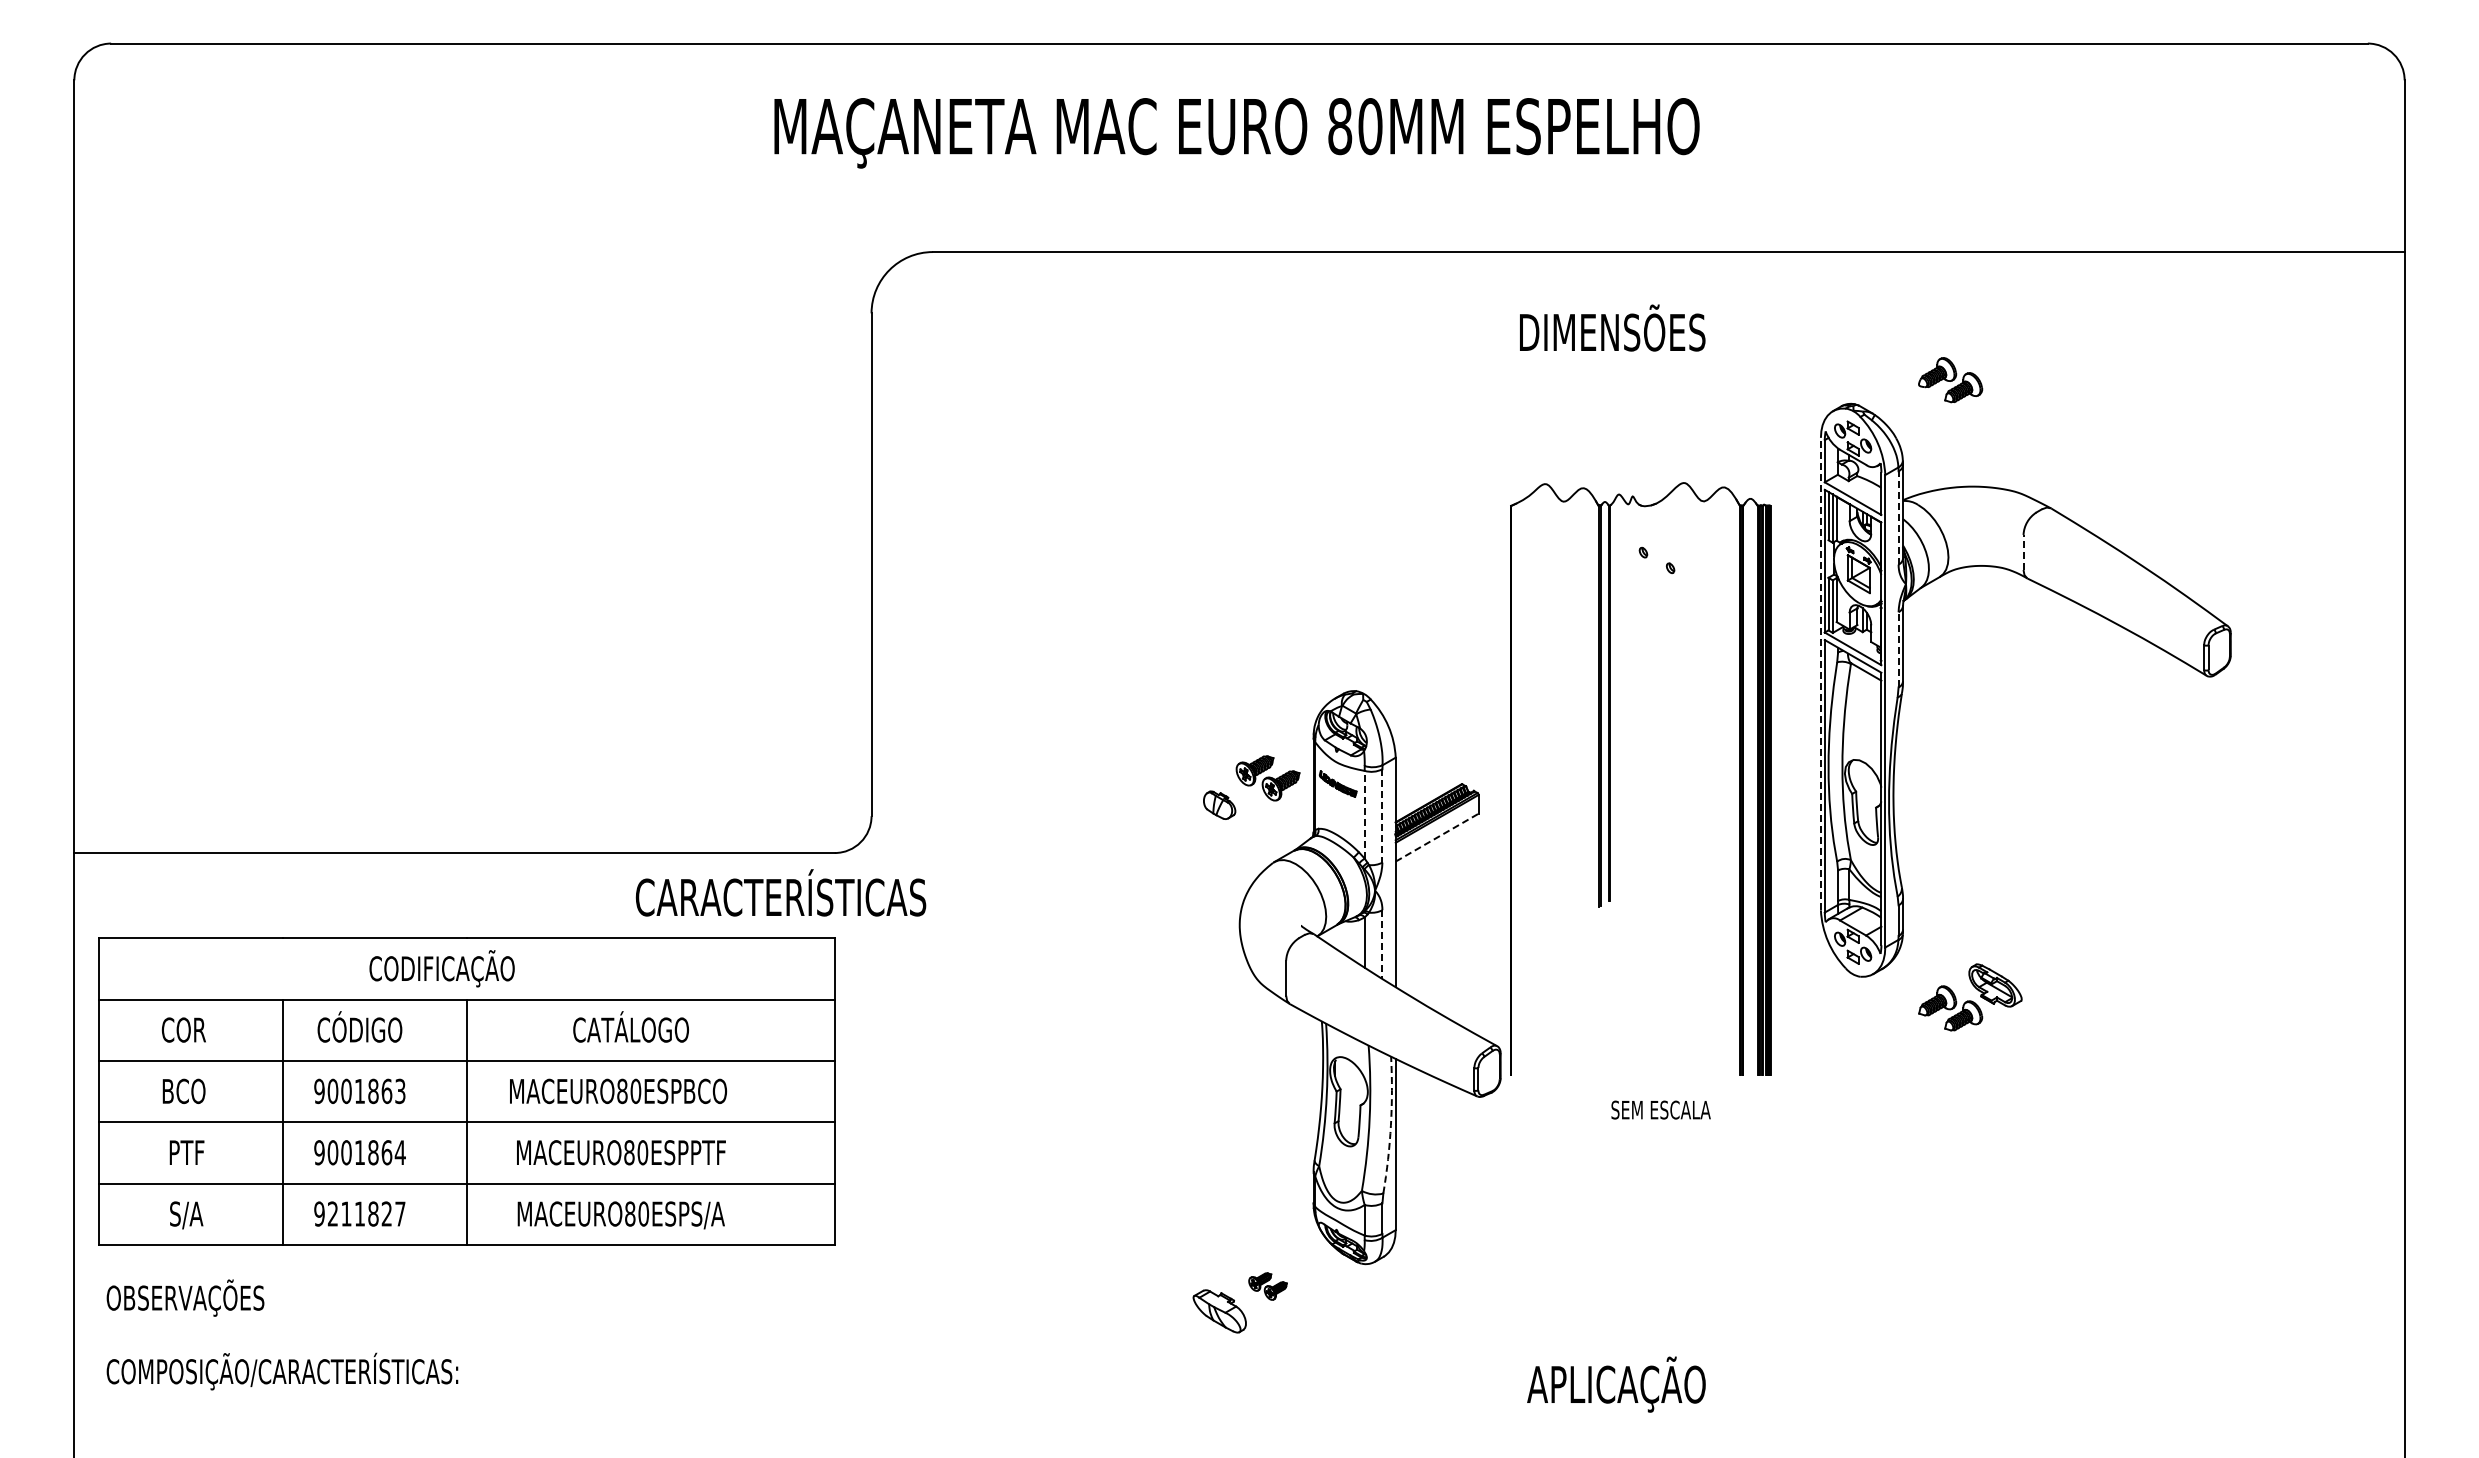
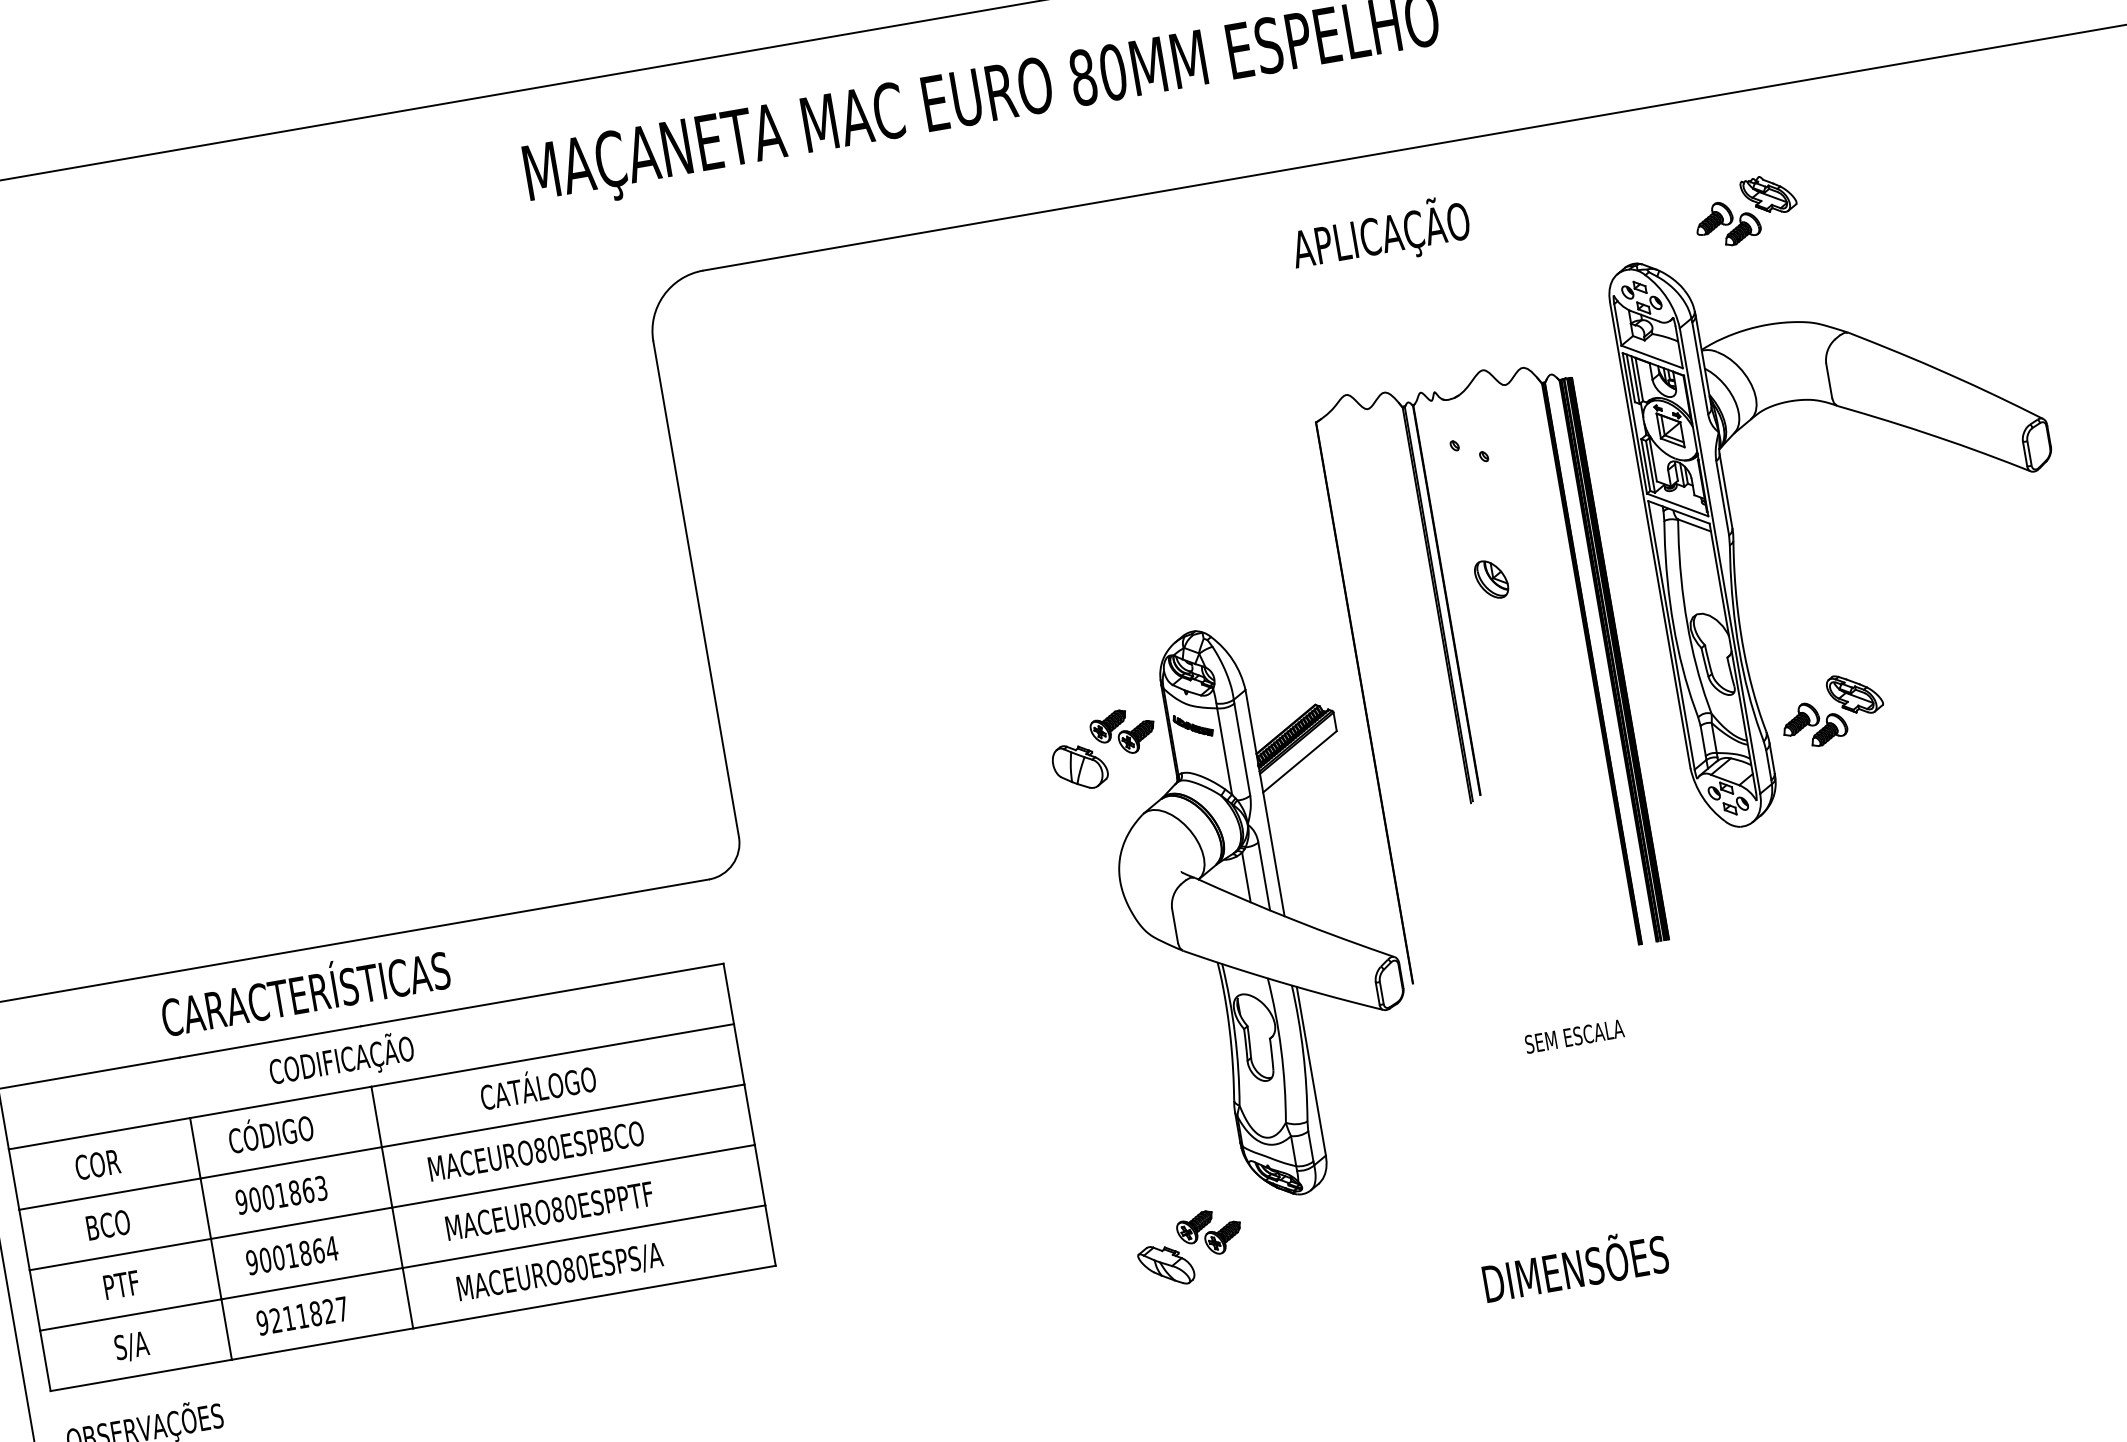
text: (1611, 332) -> (1385, 234), DIMENSÕES -> APLICAÇÃO
part: (1995, 358) -> (1768, 194), added
line: (1898, 517) -> (1700, 367), dashed -> solid
line: (2023, 552) -> (1829, 381), dashed -> solid
line: (1898, 649) -> (1722, 497), dashed -> solid
line: (1820, 673) -> (1649, 534), dashed -> solid
part: (1657, 690) -> (1492, 579), added
part: (1219, 805) -> (1079, 767), size x1.67
line: (1364, 814) -> (1224, 751), dashed -> solid
line: (1382, 815) -> (1242, 749), dashed -> solid
line: (1437, 837) -> (1300, 761), dashed -> solid
text: (780, 892) -> (304, 989), moved
line: (1382, 944) -> (1264, 876), dashed -> solid
part: (1970, 997) -> (1832, 710), moved
text: (1660, 1109) -> (1573, 1036), moved
arc: (1390, 1125) -> (1302, 1053), dashed -> solid
part: (1267, 1286) -> (1209, 1232), size x1.67
text: (1621, 1384) -> (1574, 1269), APLICAÇÃO -> DIMENSÕES

